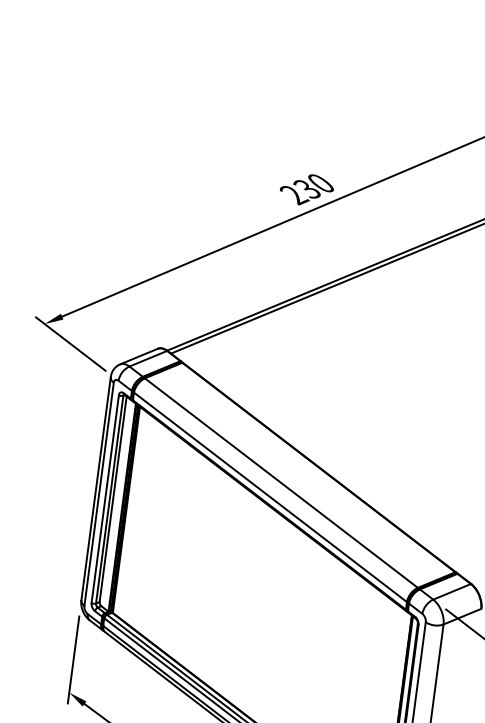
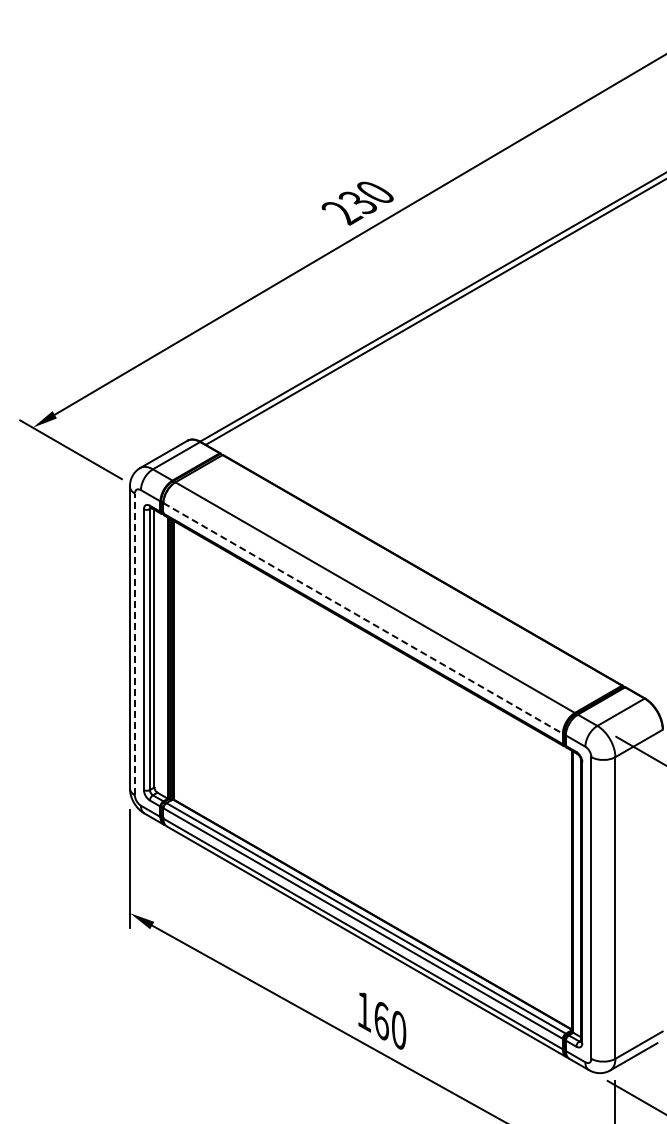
line: (98, 494) -> (134, 644), solid -> dashed
line: (270, 497) -> (363, 618), solid -> dashed

